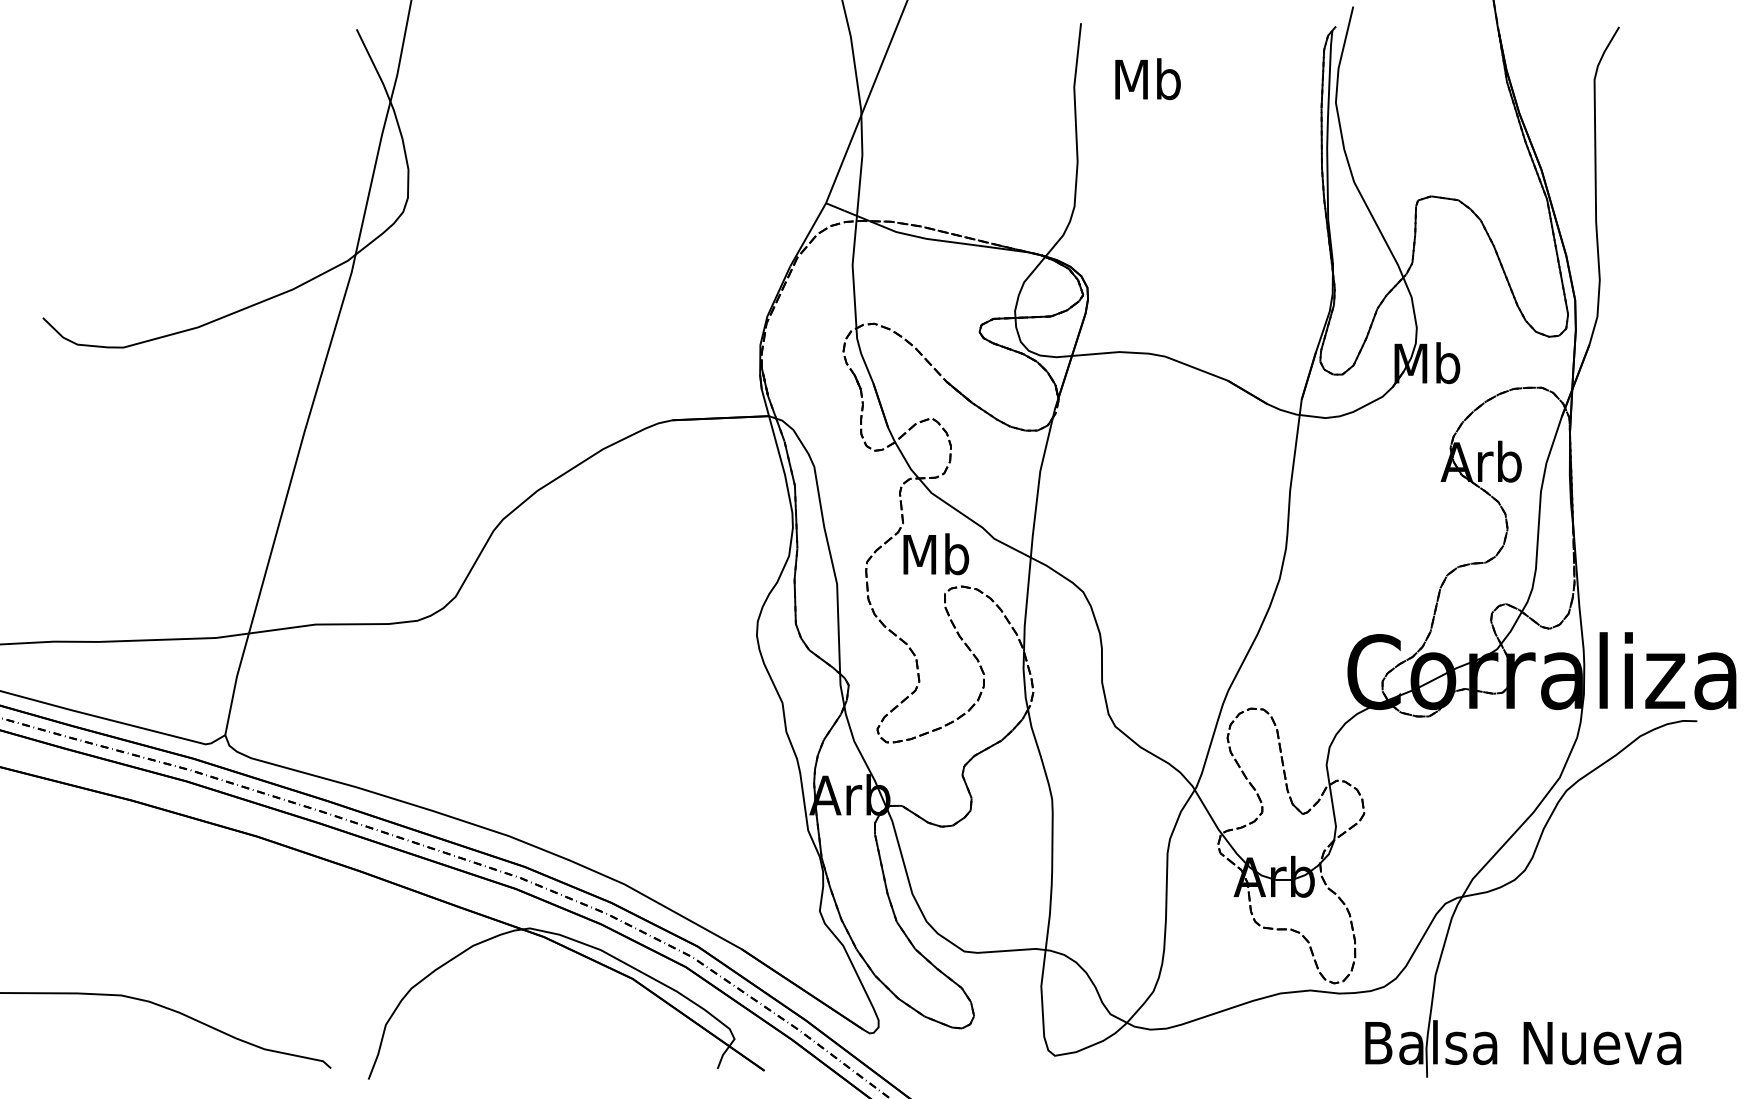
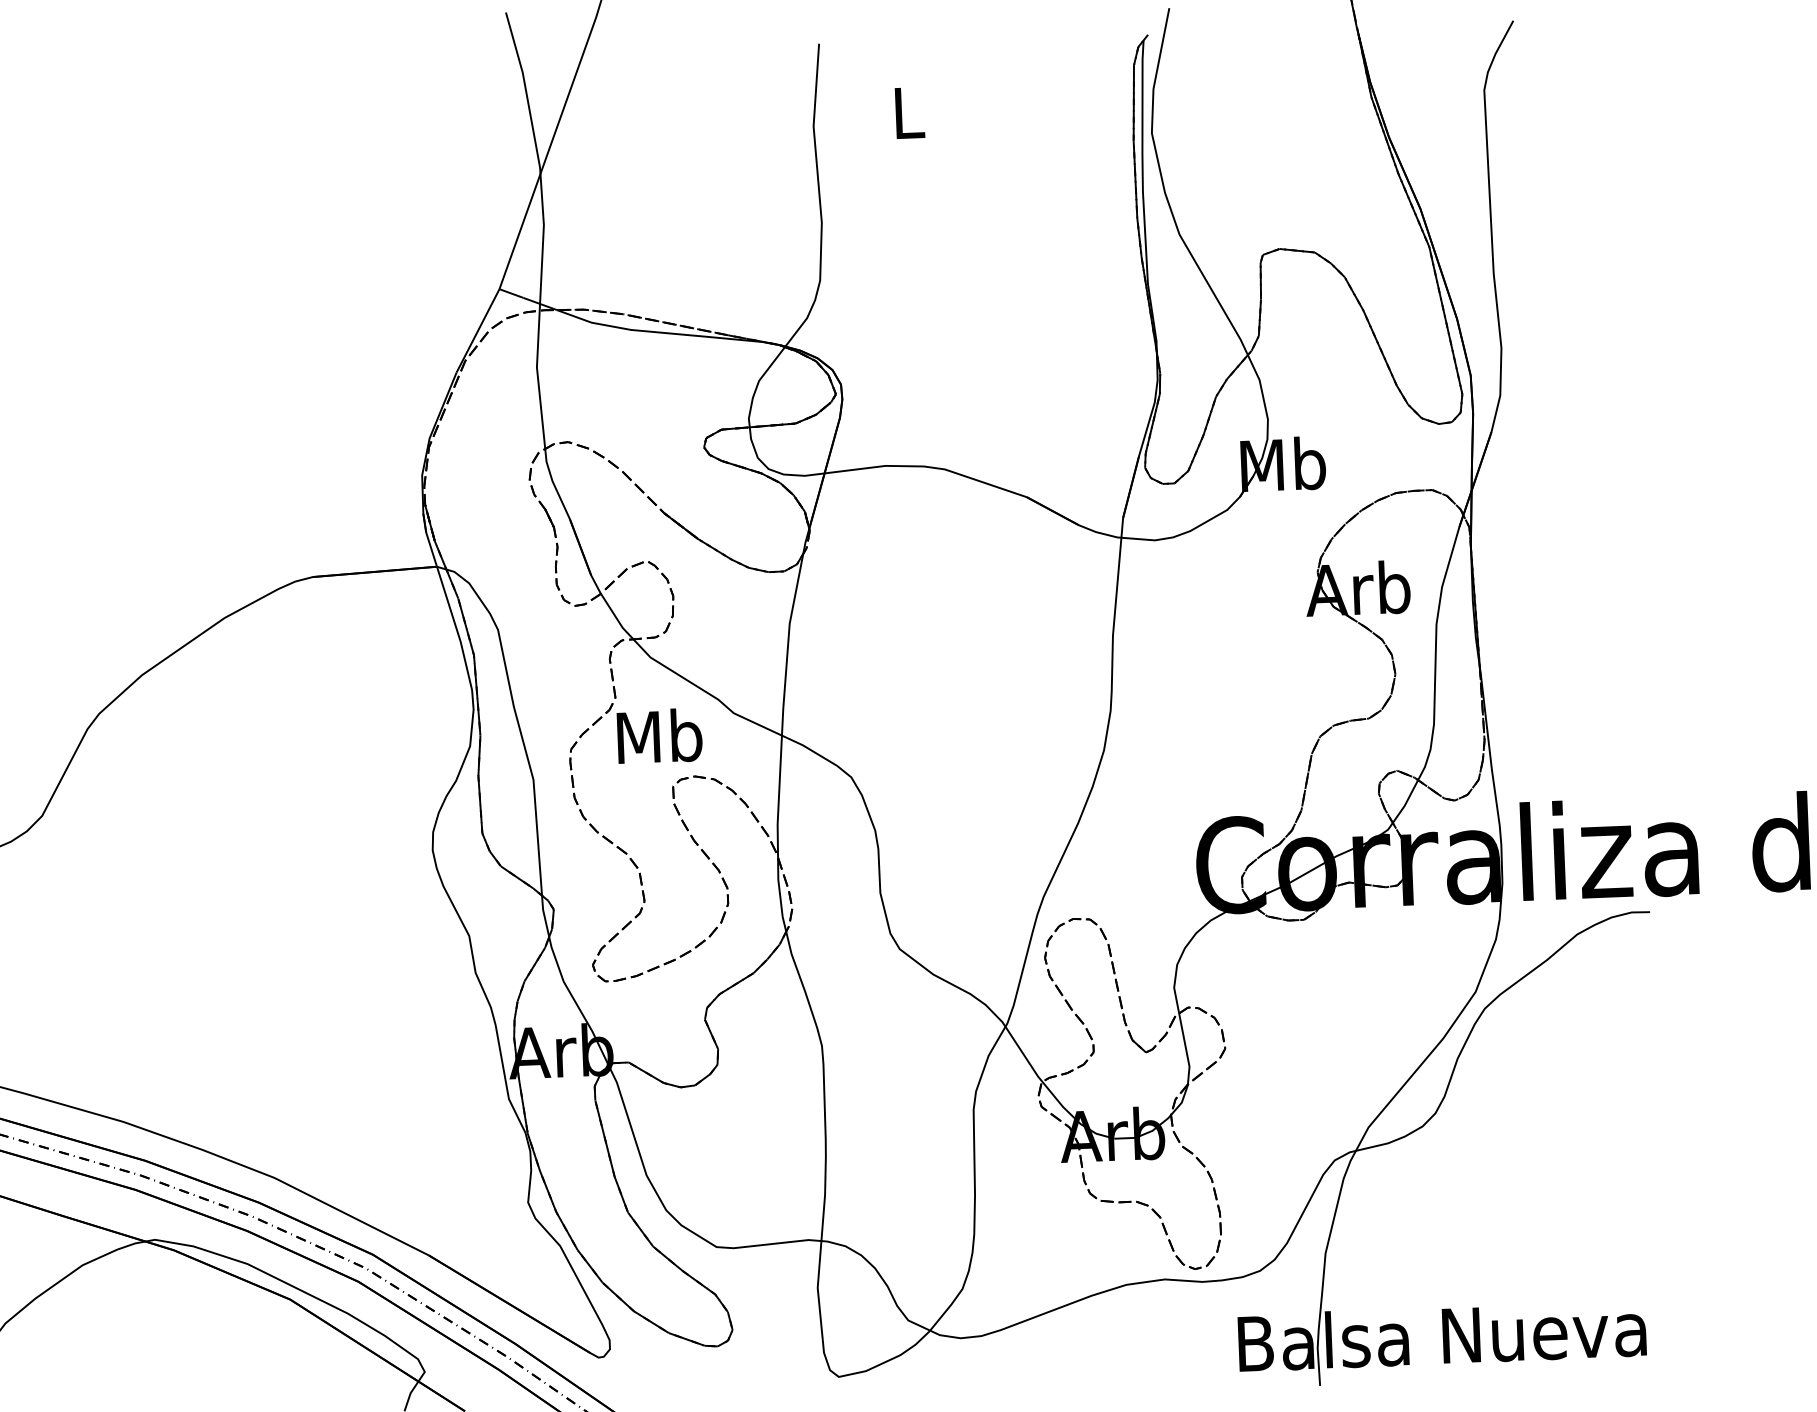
text: (1147, 79) -> (907, 112), Mb -> L

